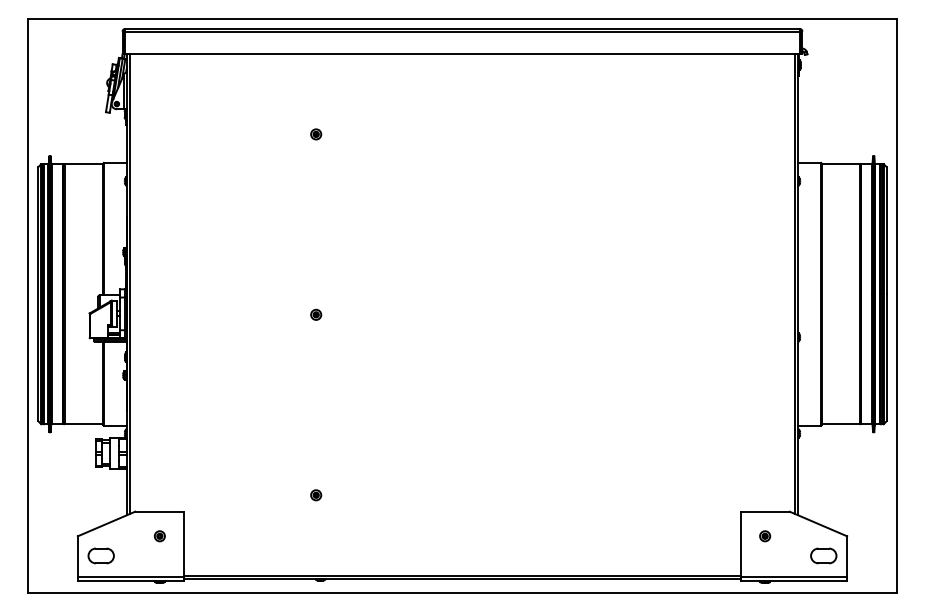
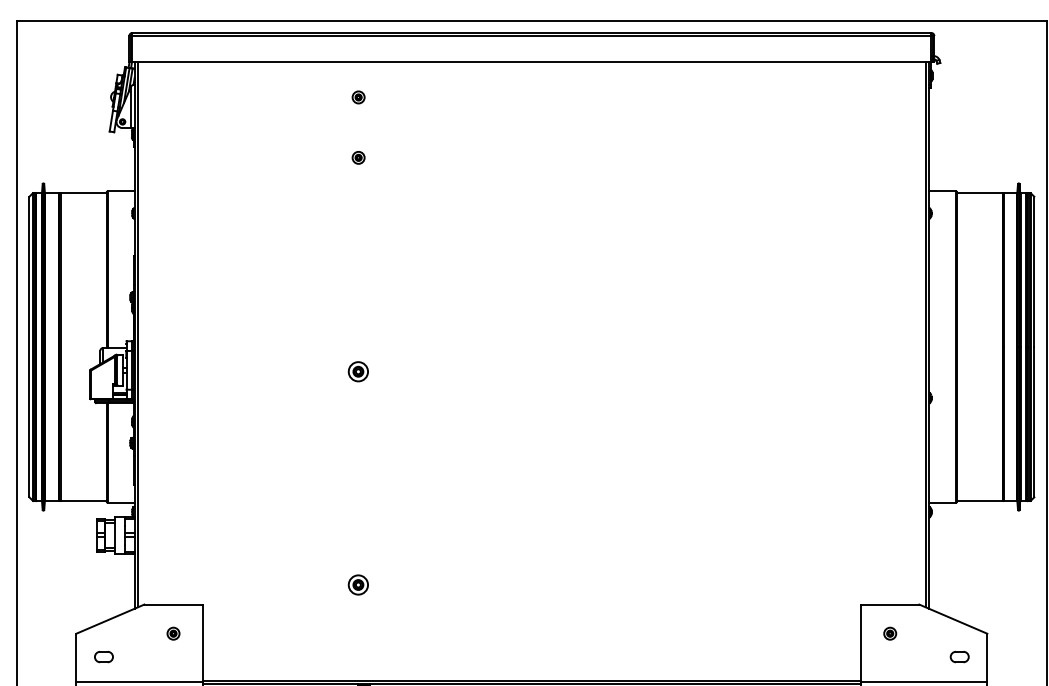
part: (316, 83) -> (358, 97), added
part: (316, 314) -> (358, 371), size x1.6
part: (316, 495) -> (358, 585), size x1.6
part: (100, 555) -> (103, 656), size x0.6
part: (823, 555) -> (959, 656), size x0.6

